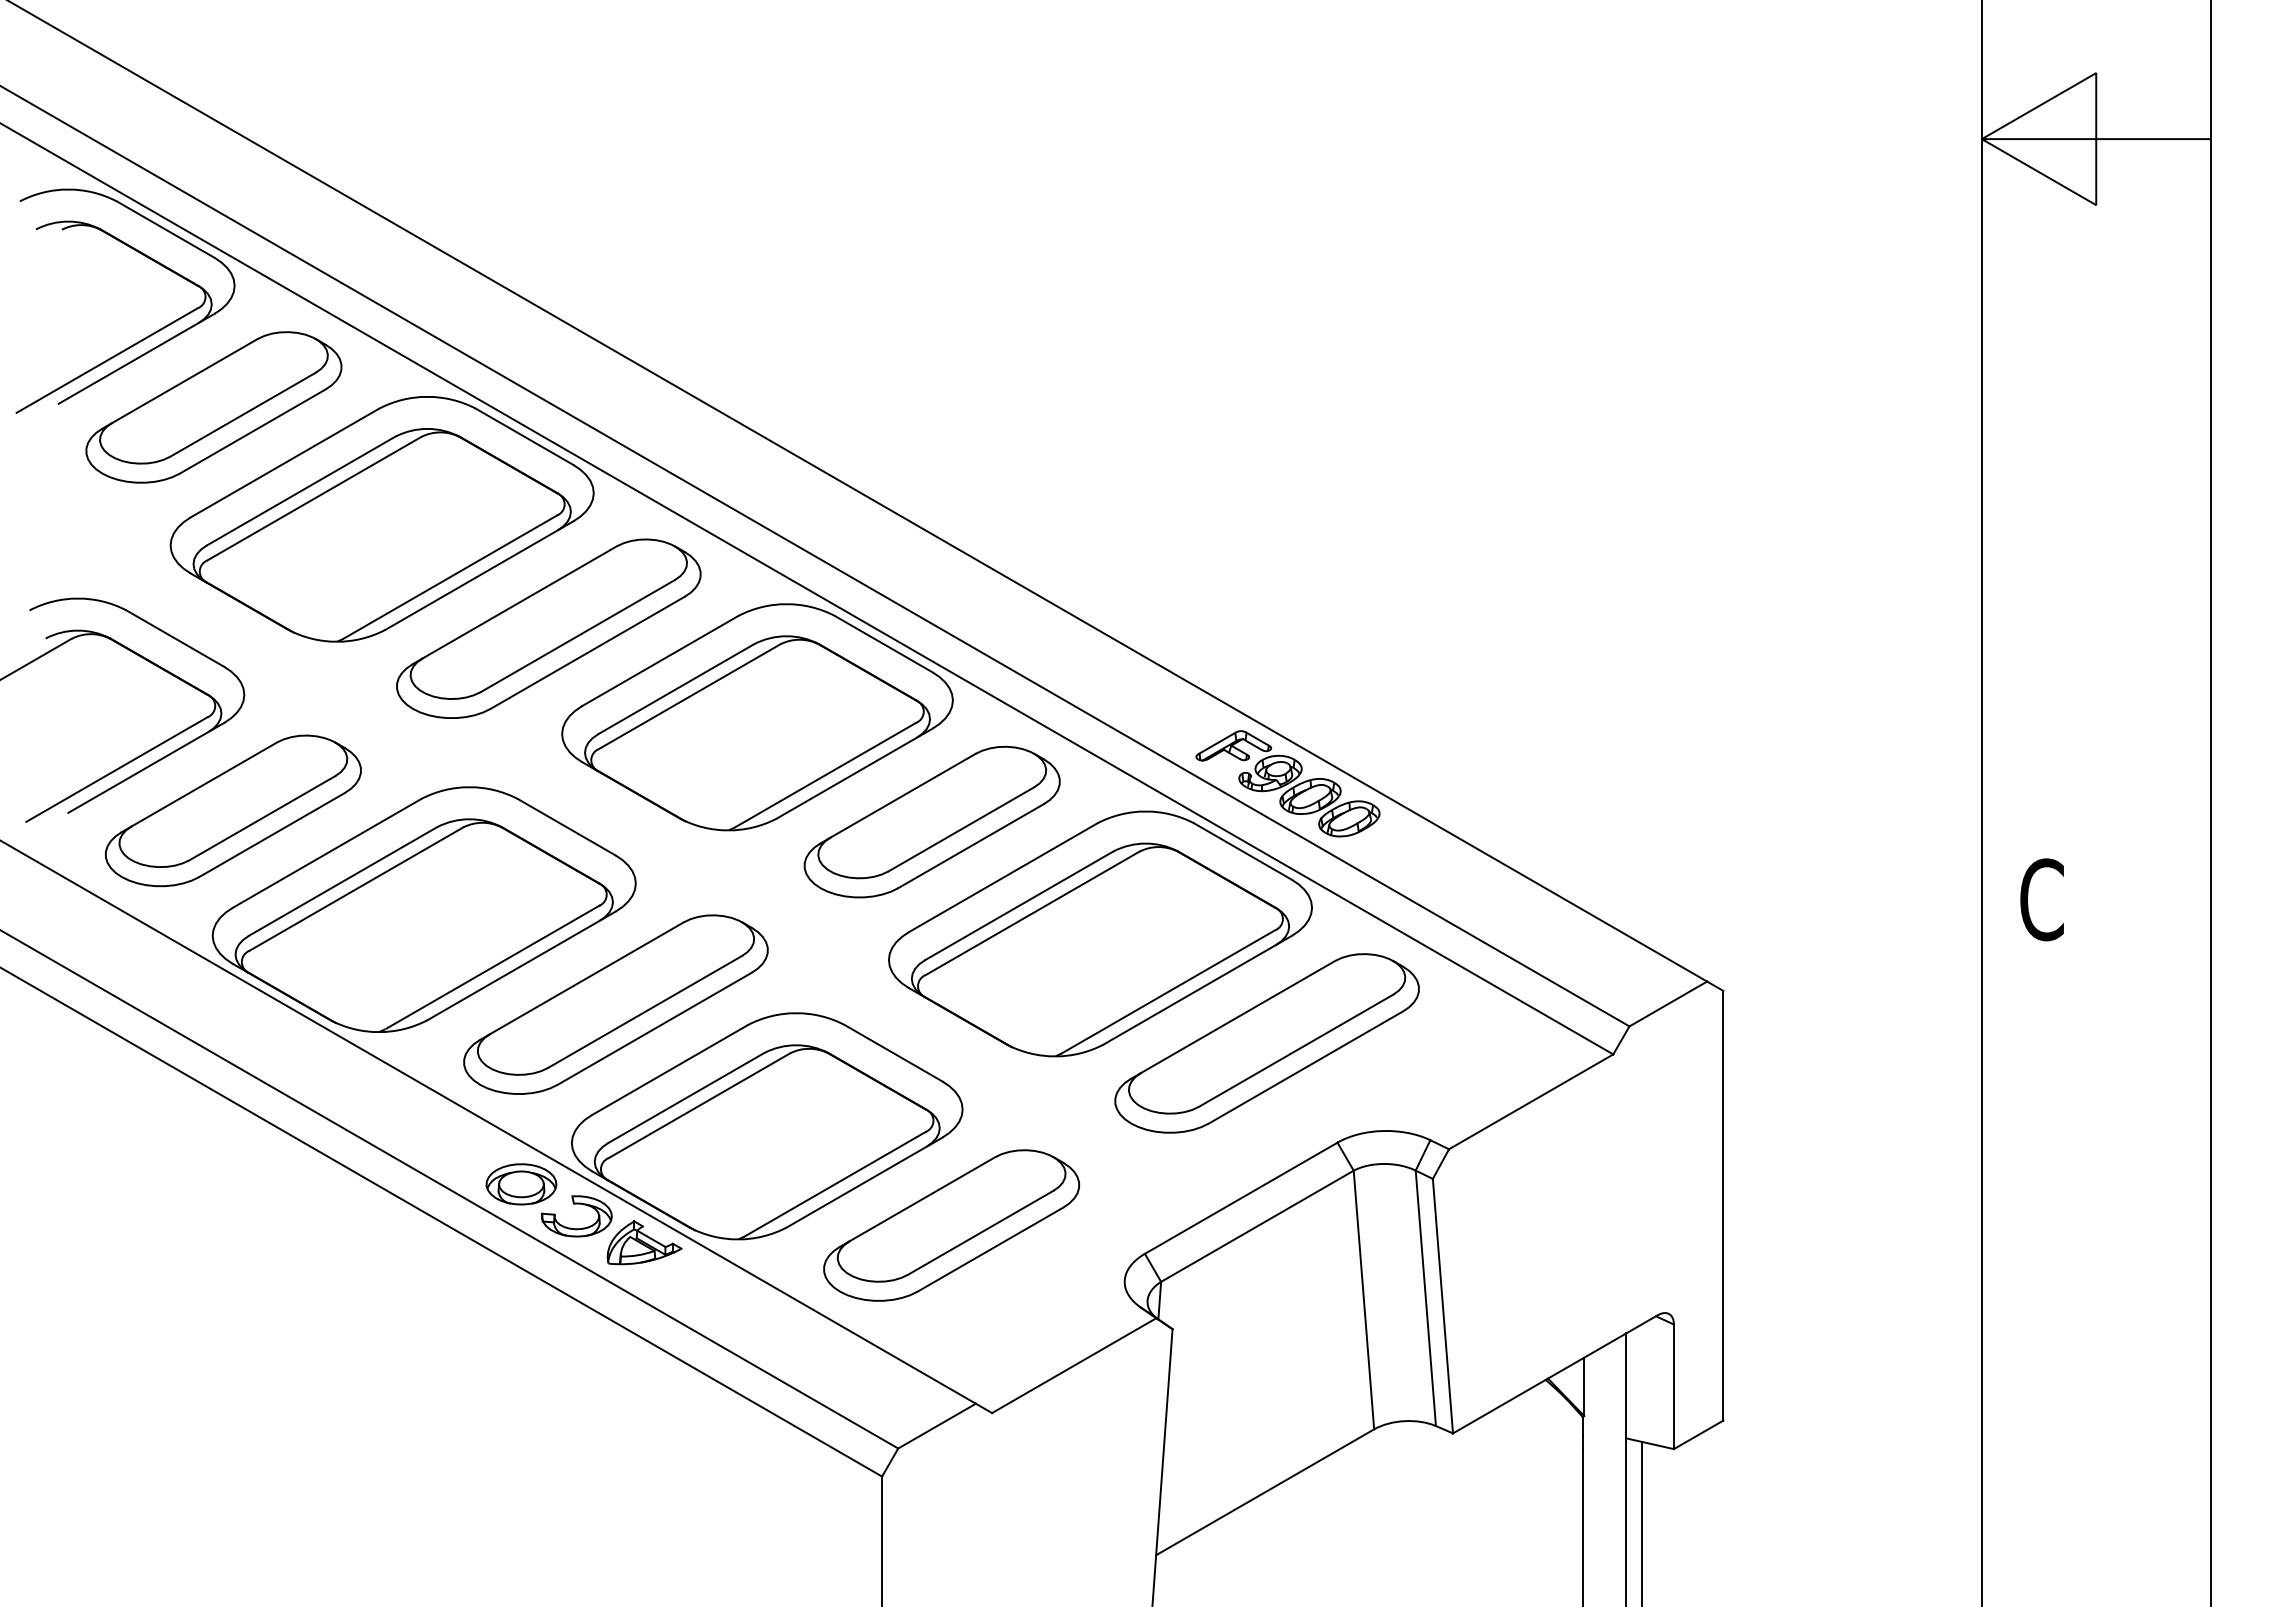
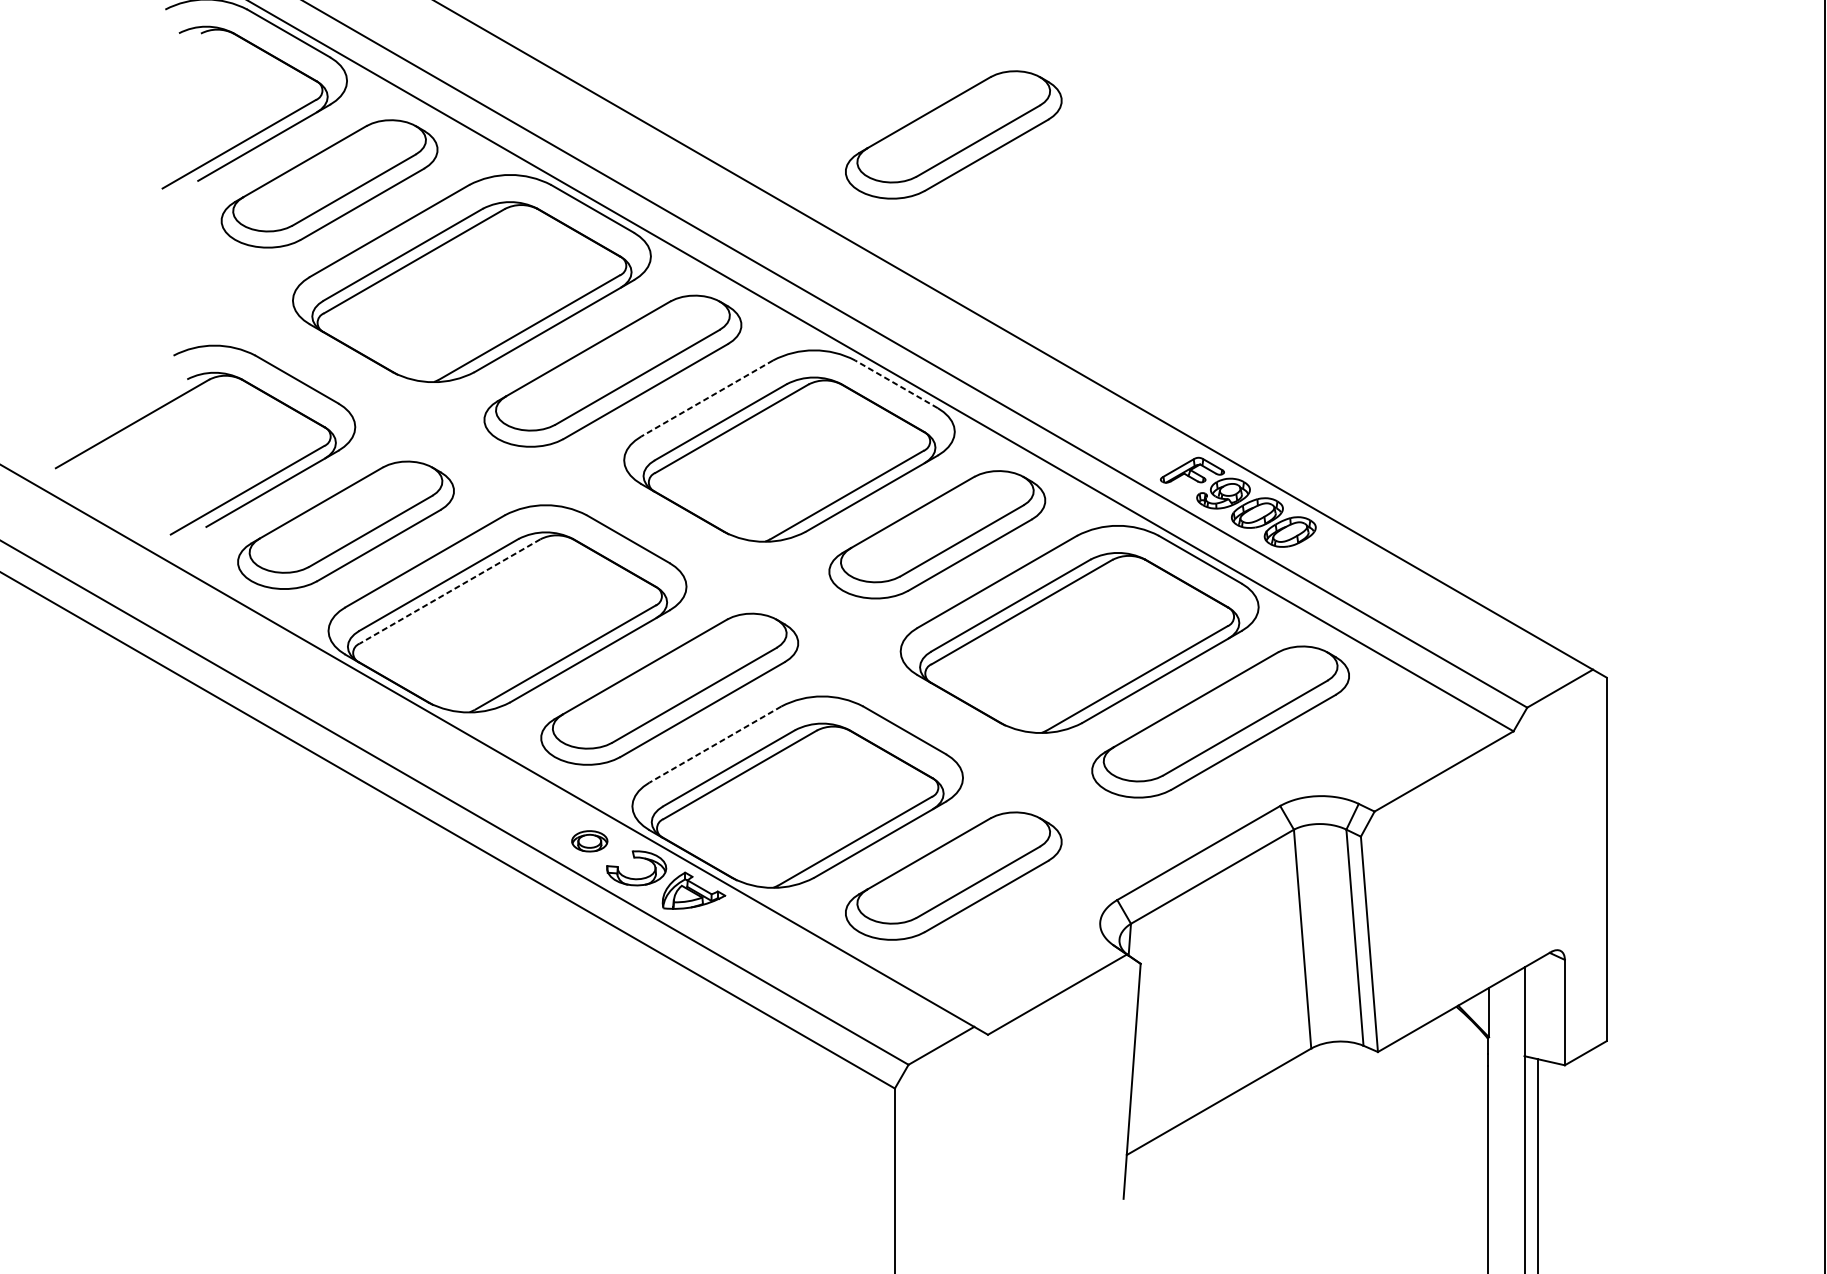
part: (951, 349) -> (953, 134), added
line: (883, 644) -> (896, 384), solid -> dashed
line: (660, 661) -> (707, 398), solid -> dashed
line: (355, 889) -> (449, 591), solid -> dashed
line: (669, 1070) -> (715, 744), solid -> dashed
part: (521, 1184) -> (589, 841), size x0.6

